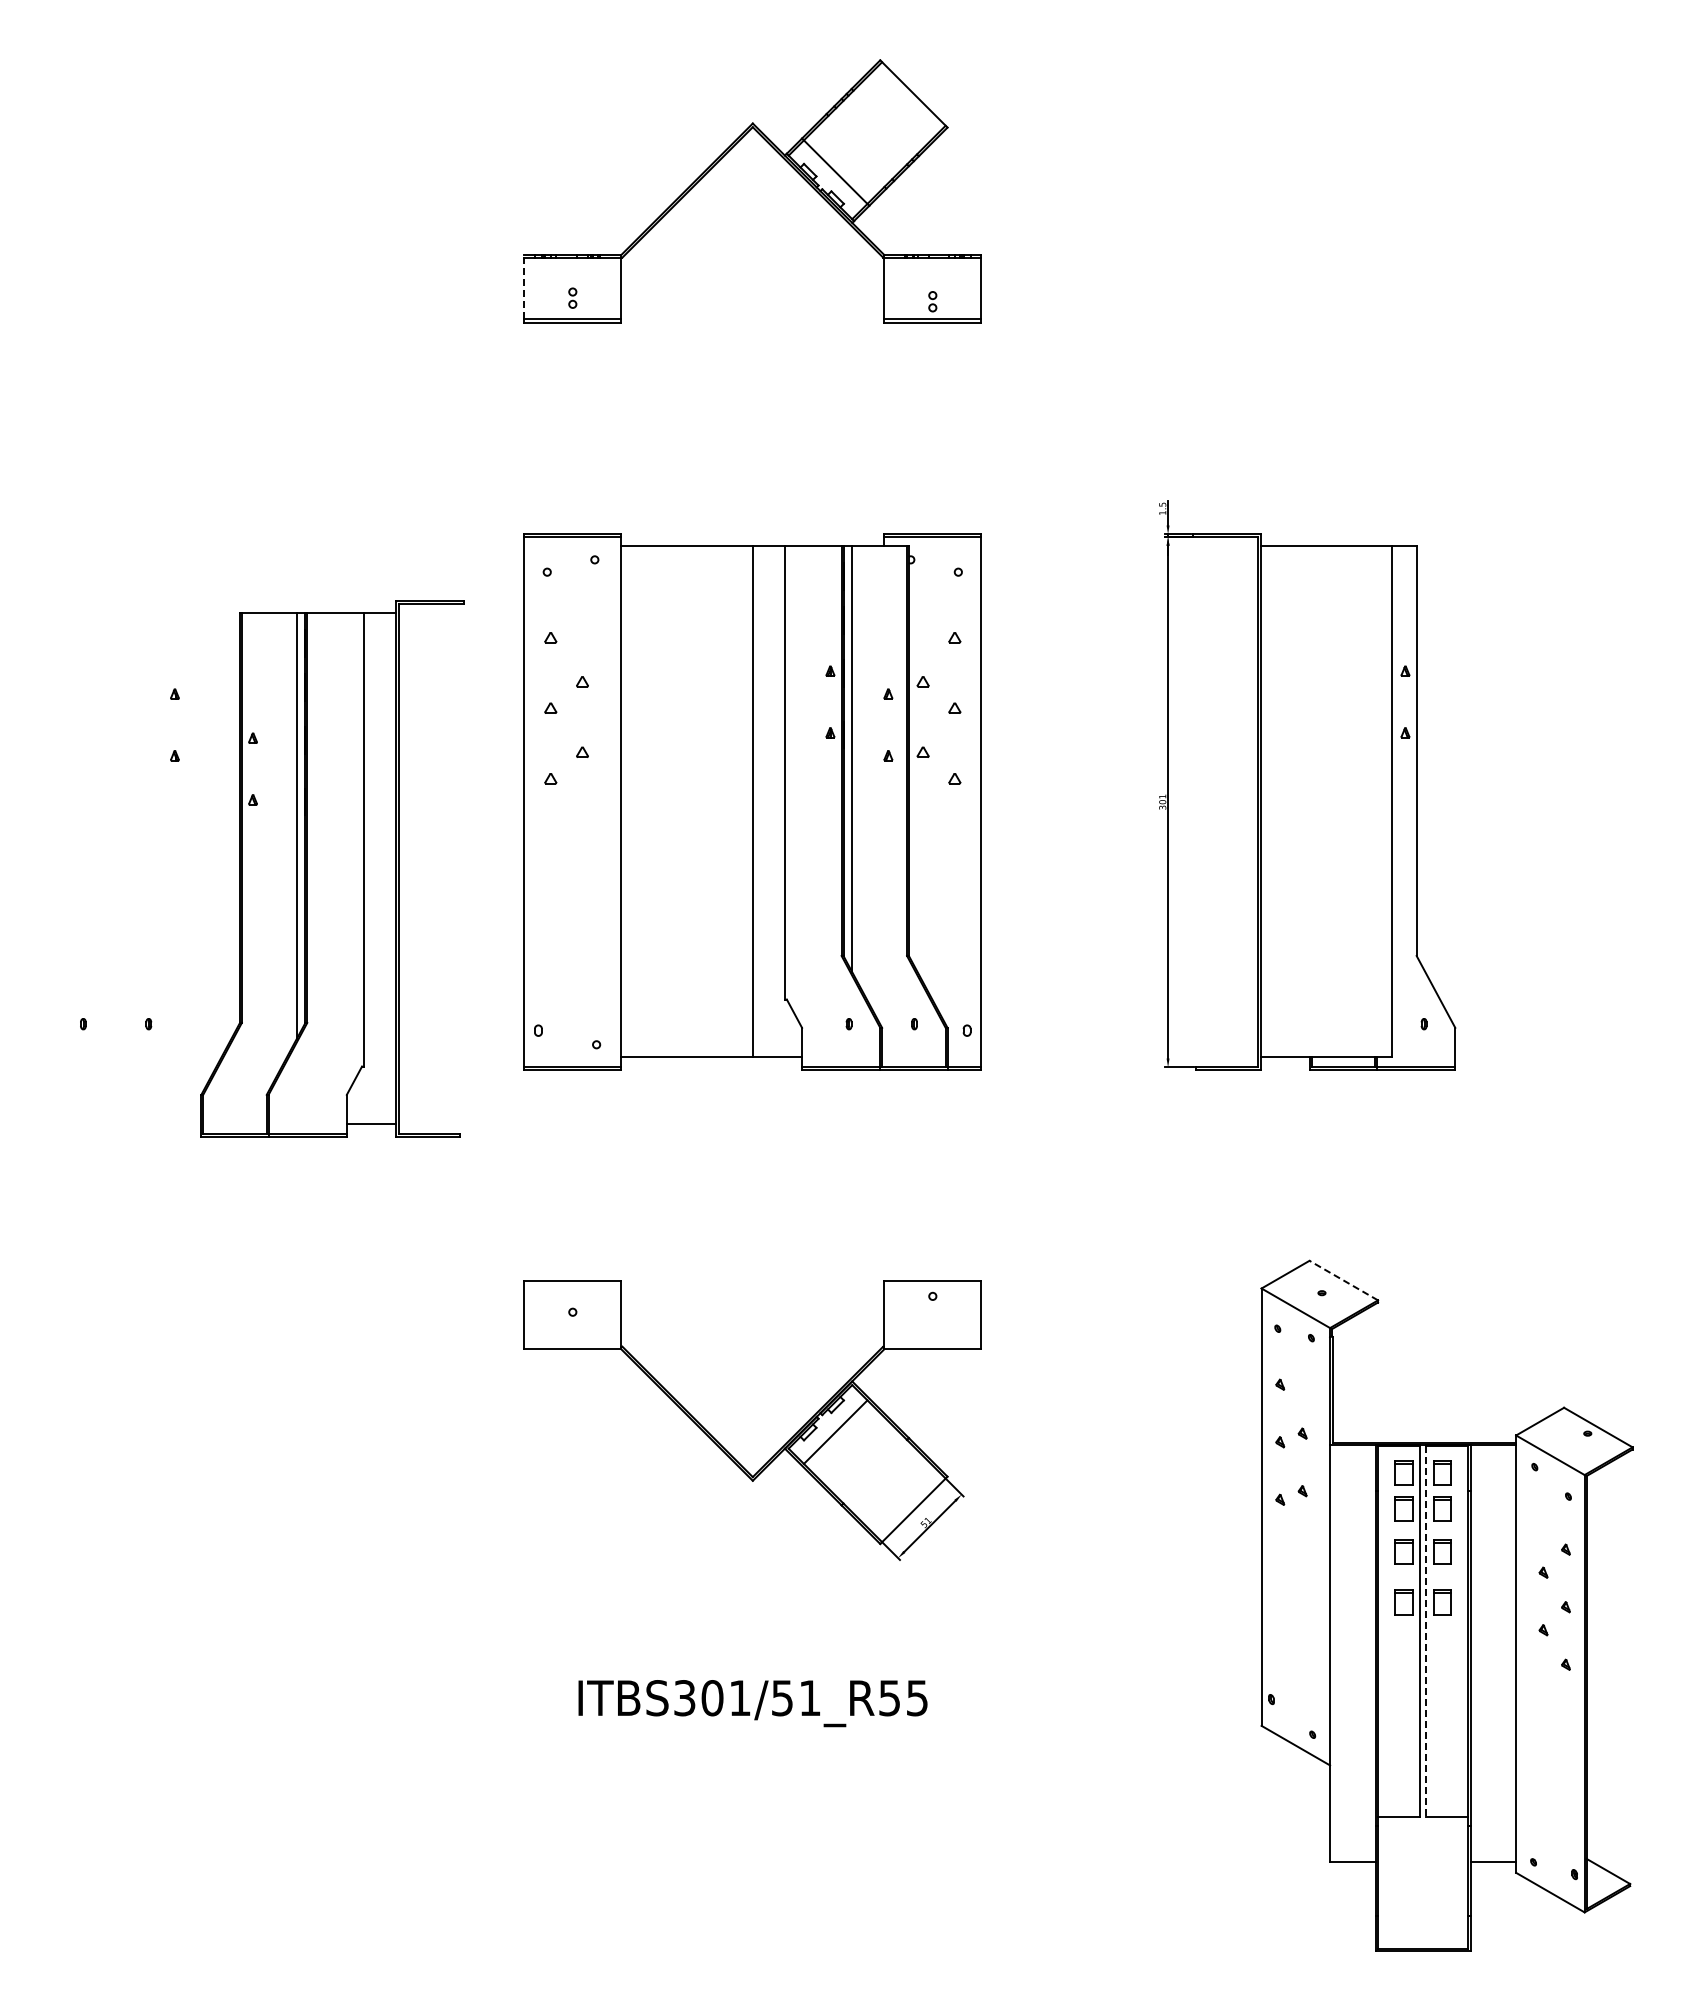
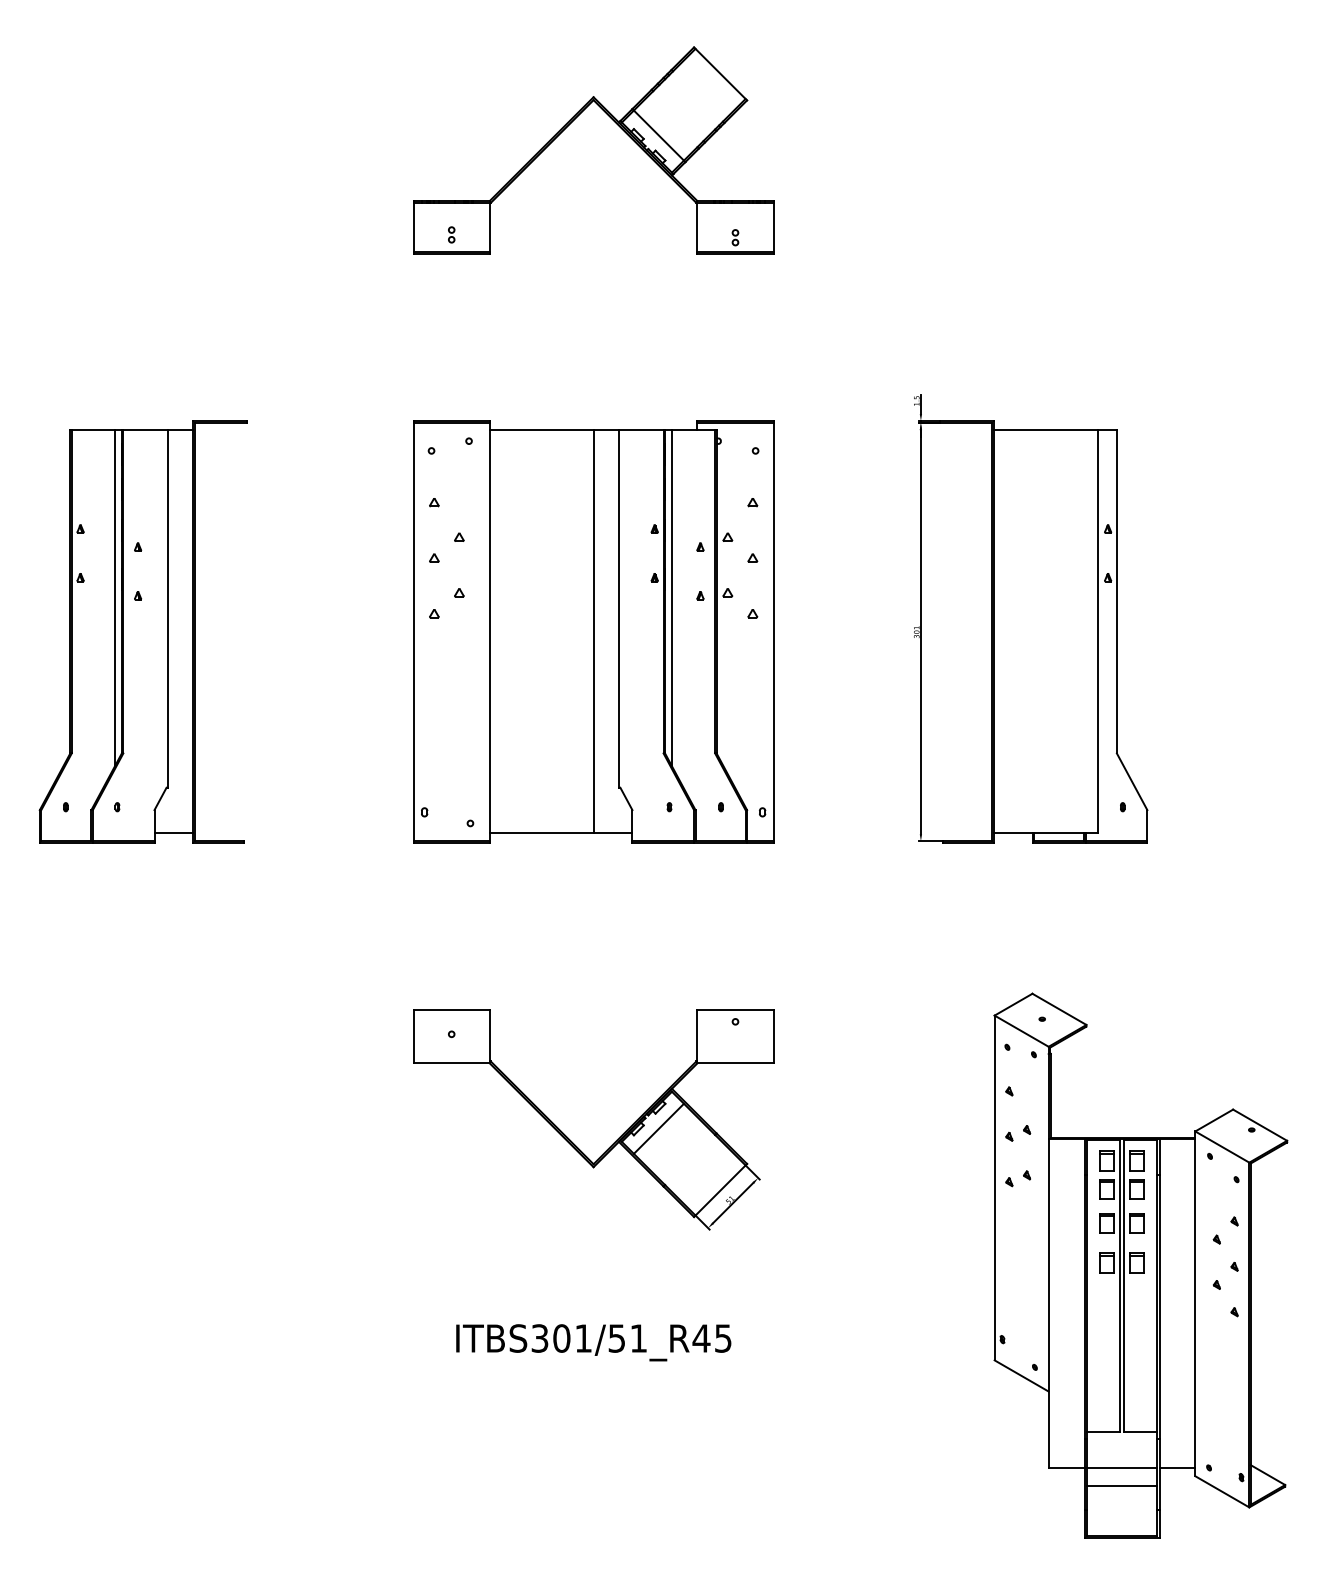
line: (524, 286) -> (413, 225), dashed -> solid
part: (332, 868) -> (143, 631), moved
line: (1343, 1280) -> (1059, 1009), dashed -> solid
line: (1425, 1632) -> (1123, 1286), dashed -> solid
text: (889, 1698) -> (701, 1338), ITBS301/51_R55 -> ITBS301/51_R45
line: (1423, 1862) -> (1122, 1468), added
line: (1423, 1884) -> (1122, 1485), added

